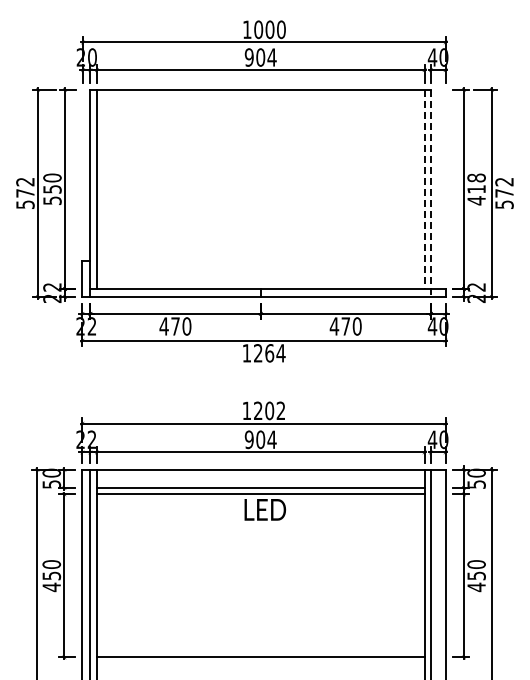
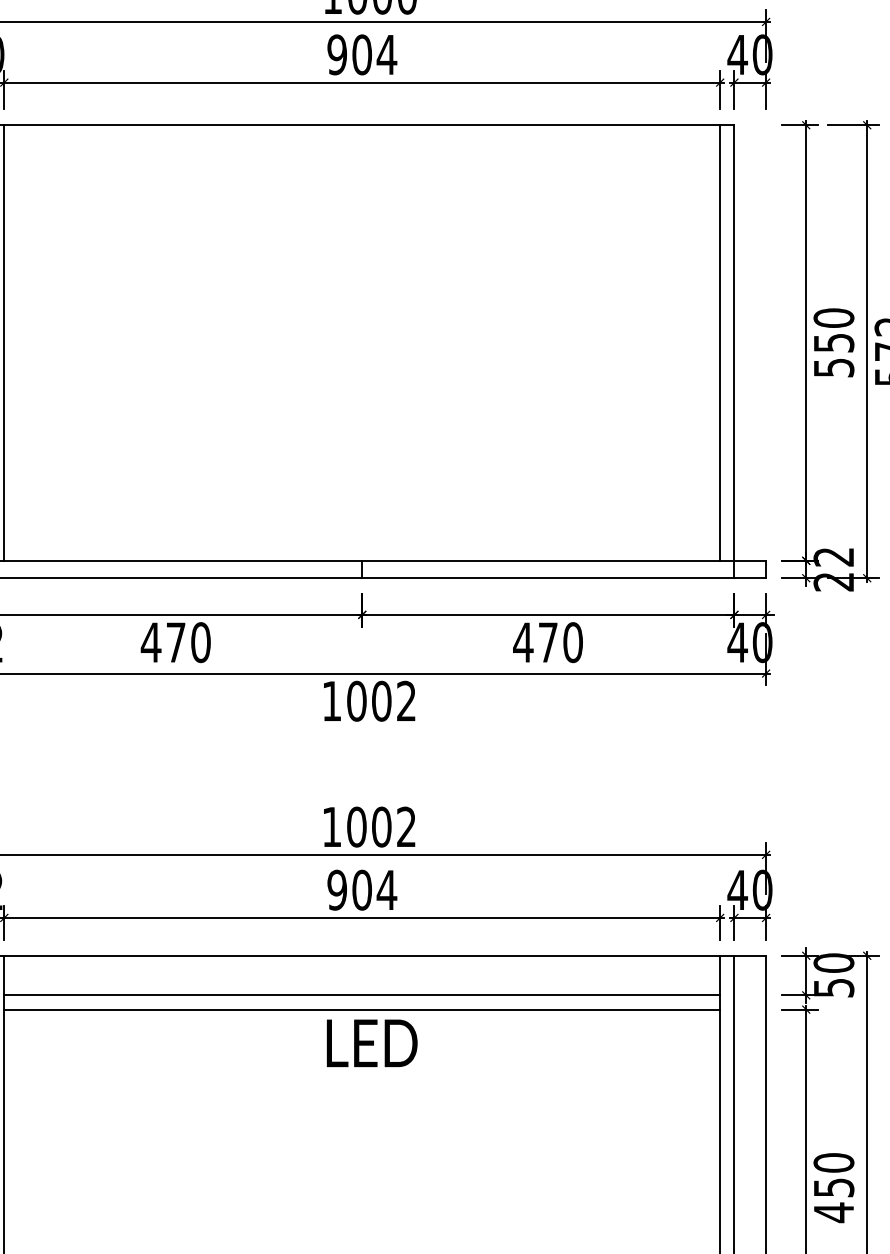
line: (424, 189) -> (720, 343), dashed -> solid
text: (476, 189) -> (833, 343), 418 -> 550
line: (431, 193) -> (735, 352), dashed -> solid
text: (269, 353) -> (381, 701), 1264 -> 1002
text: (257, 410) -> (355, 826), 1202 -> 1002

